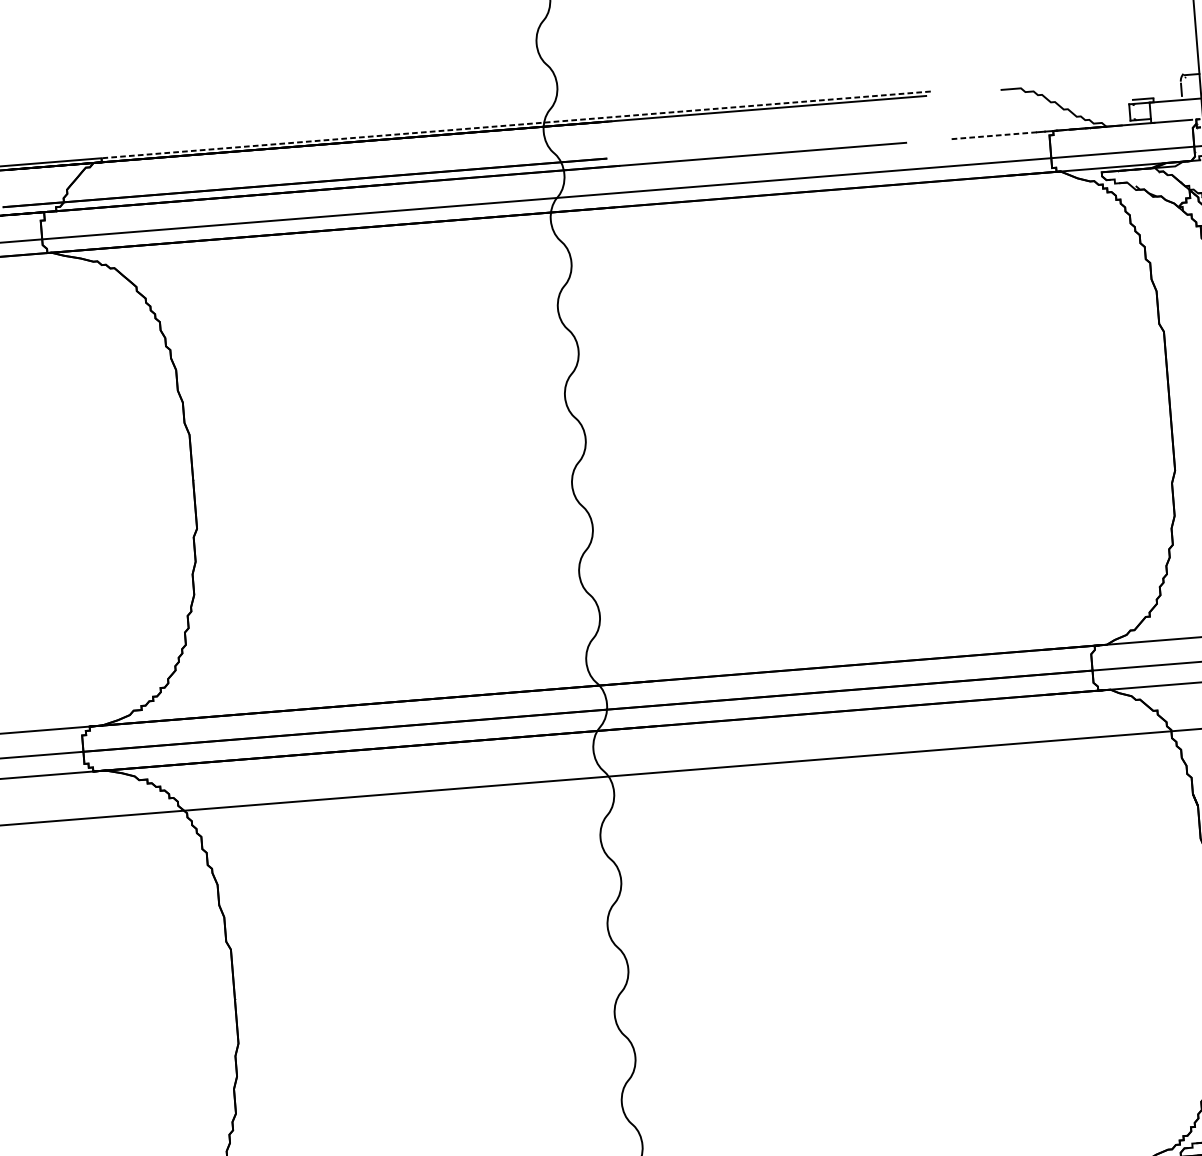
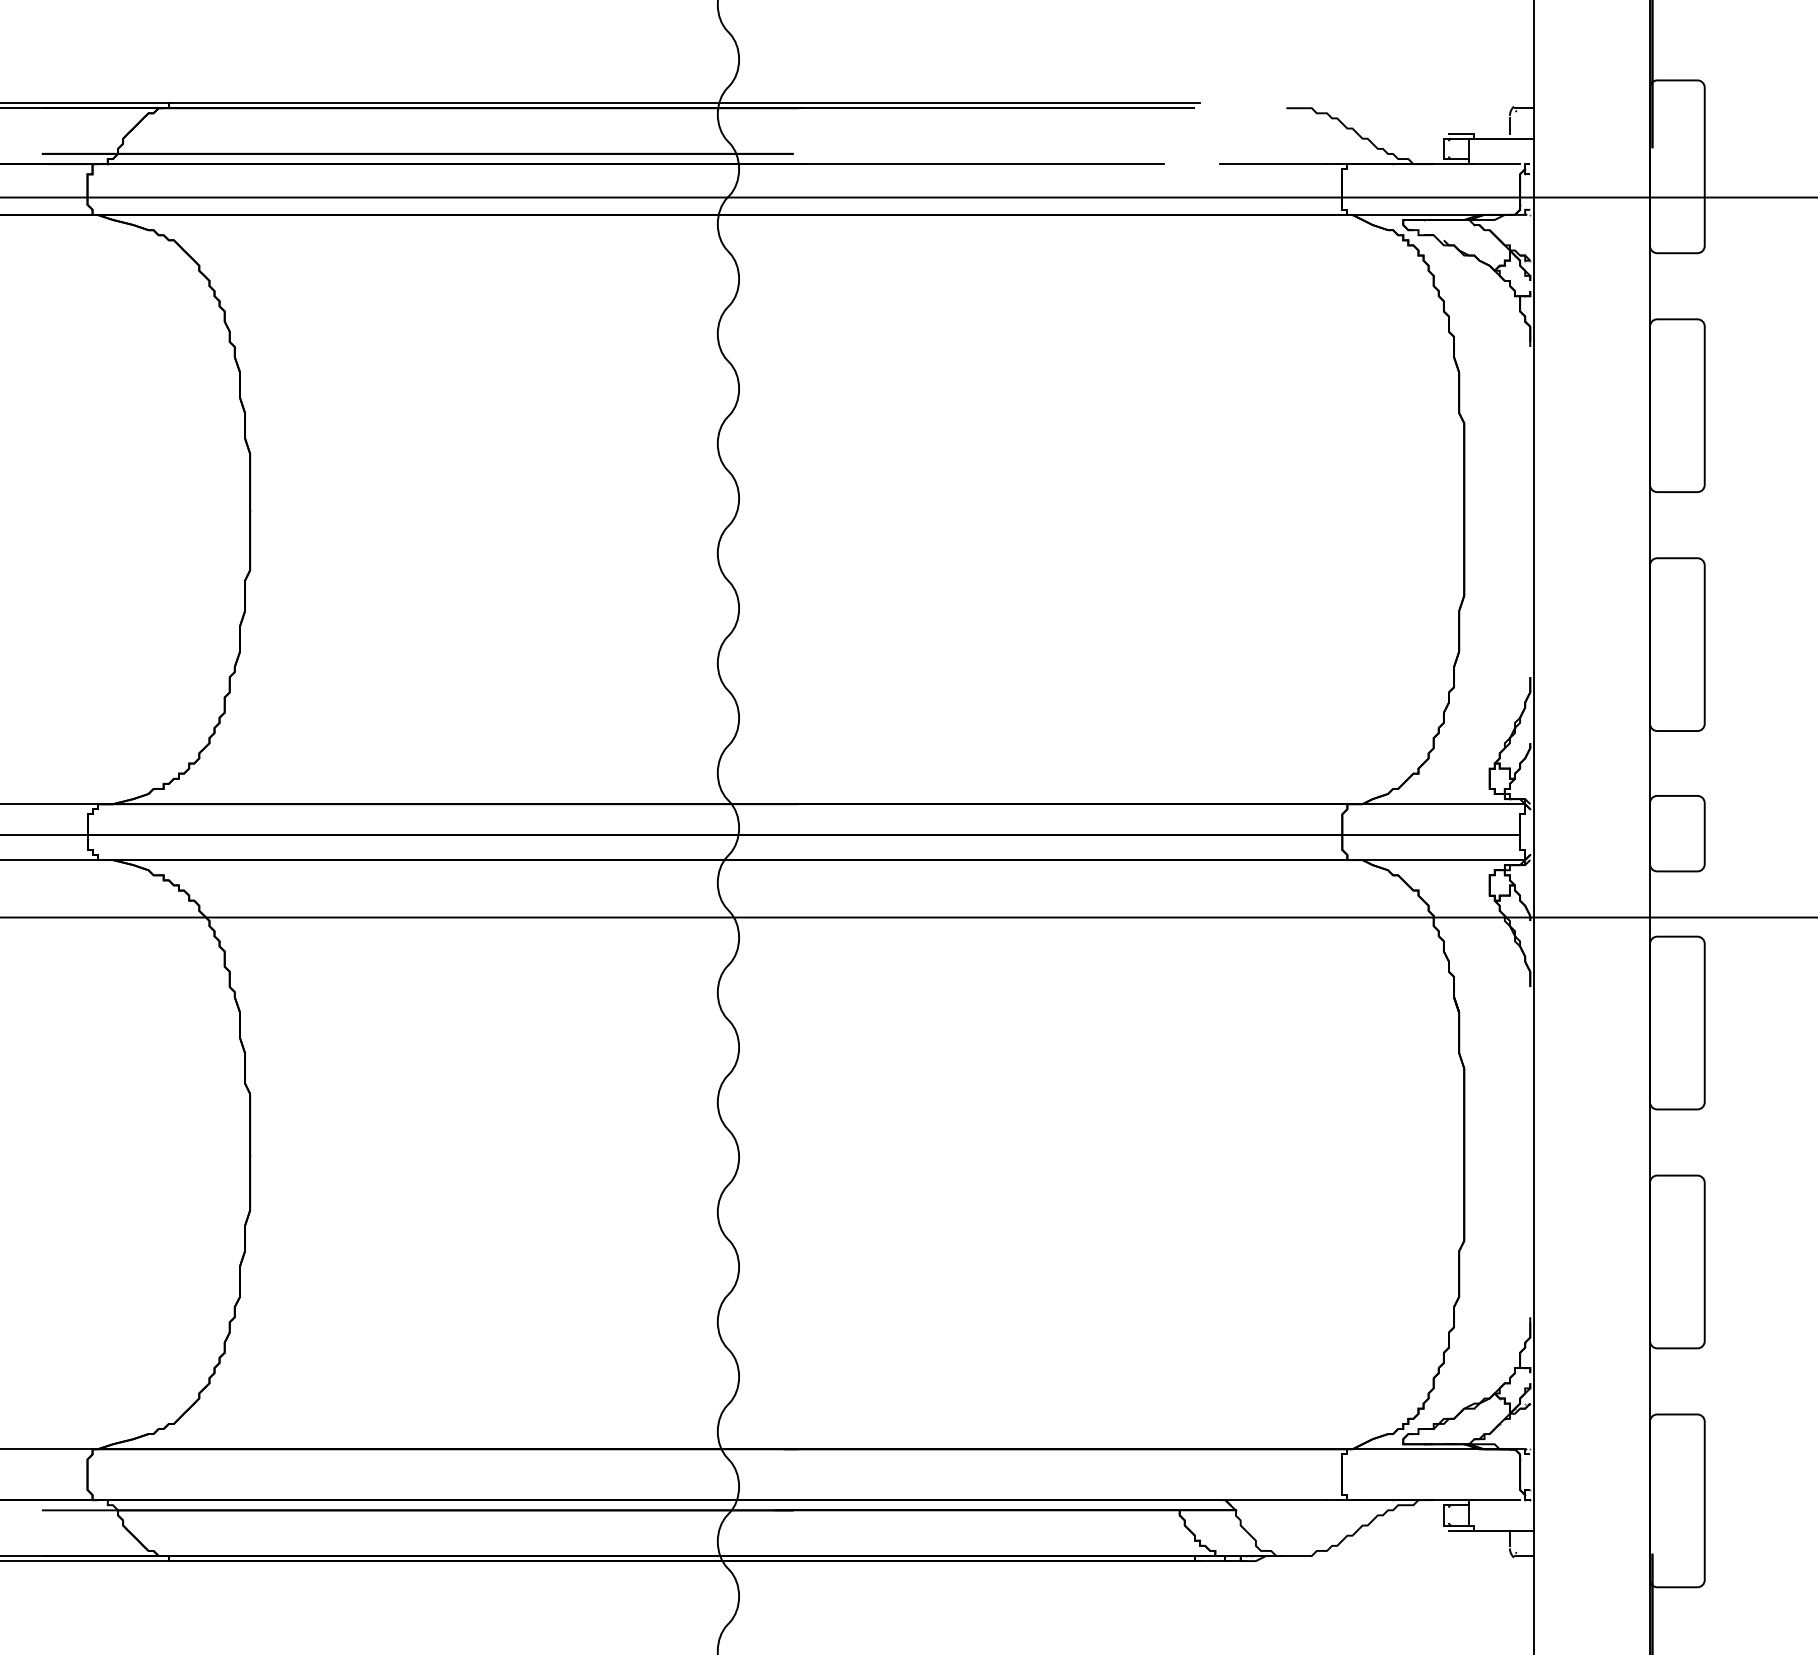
line: (516, 125) -> (684, 103), dashed -> solid
line: (993, 136) -> (1273, 164), dashed -> solid

